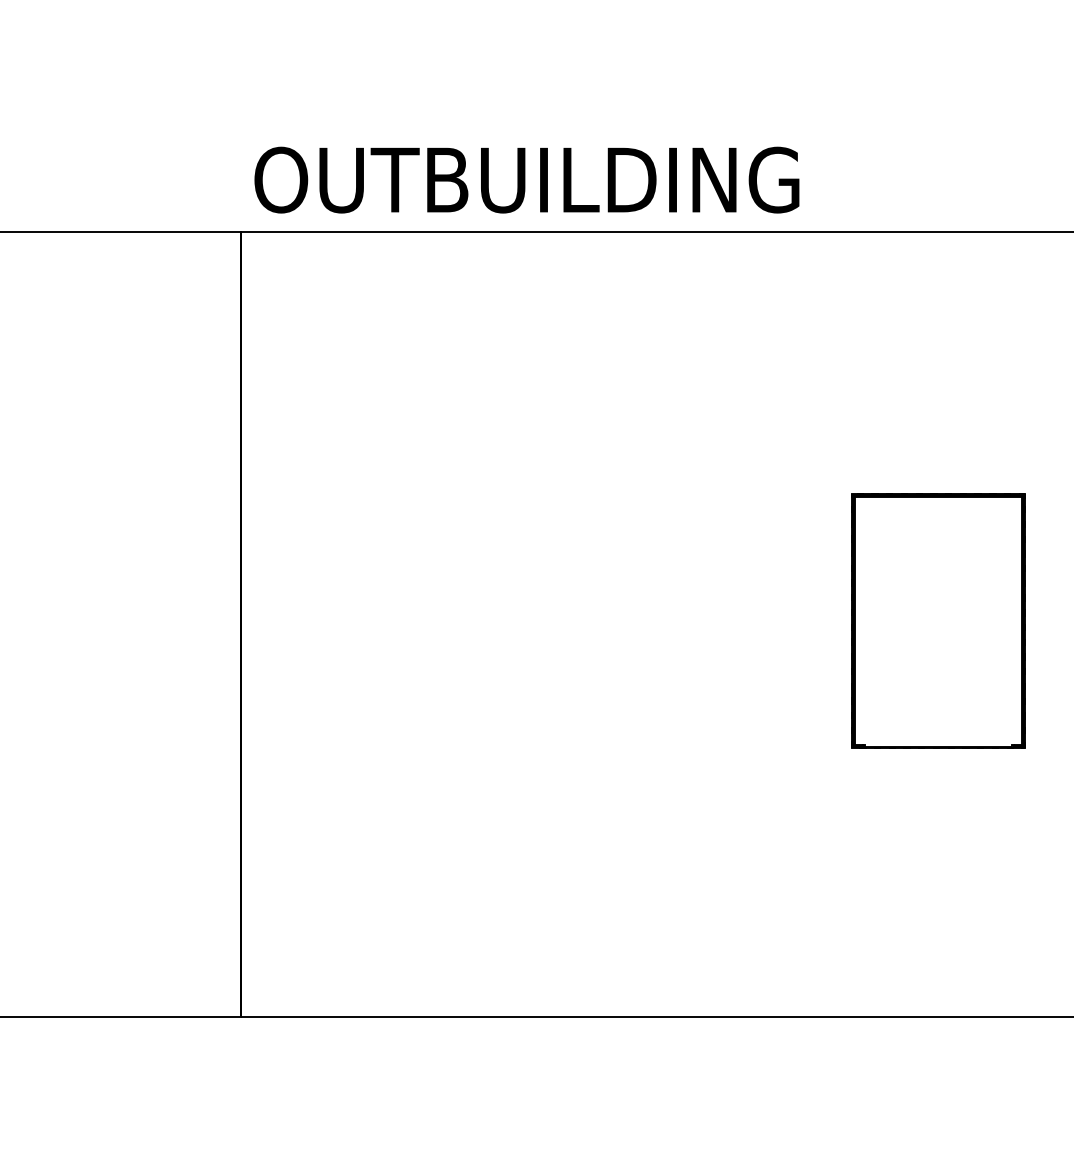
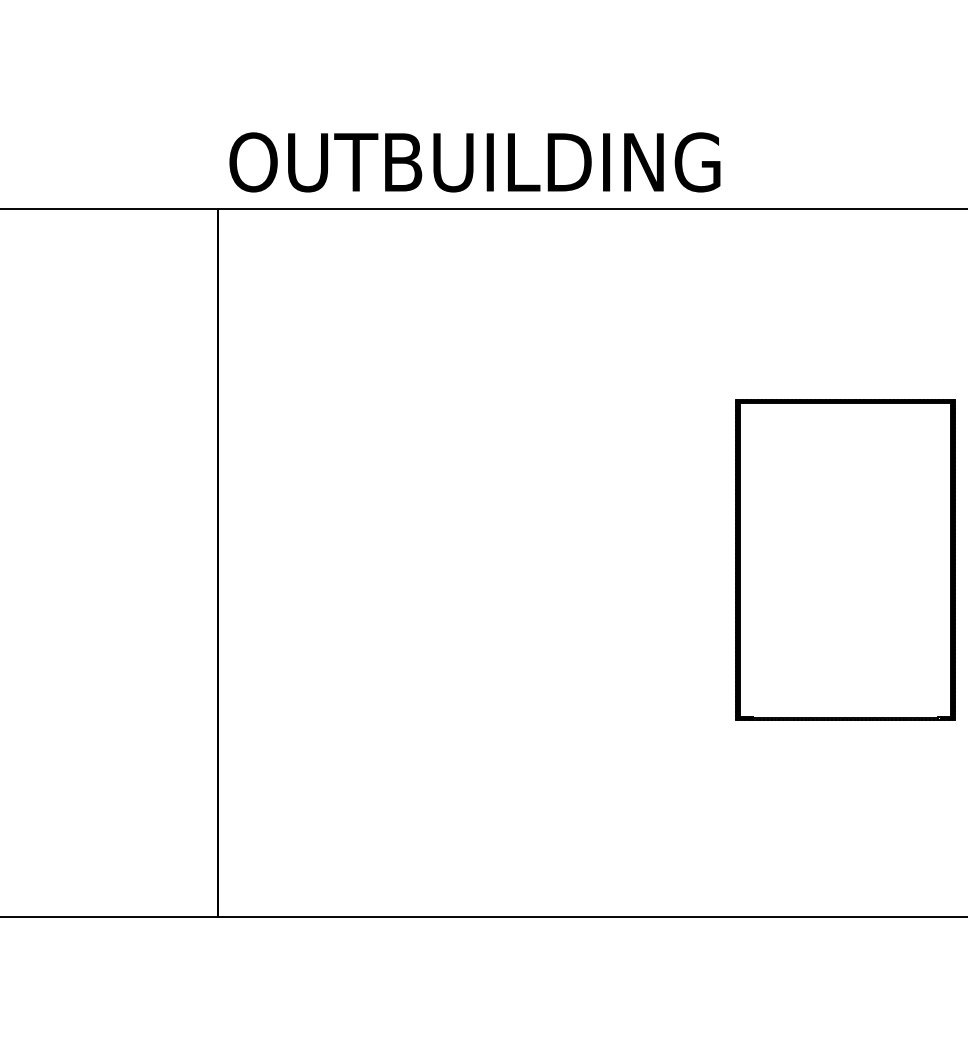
part: (938, 620) -> (845, 559), size x1.4

